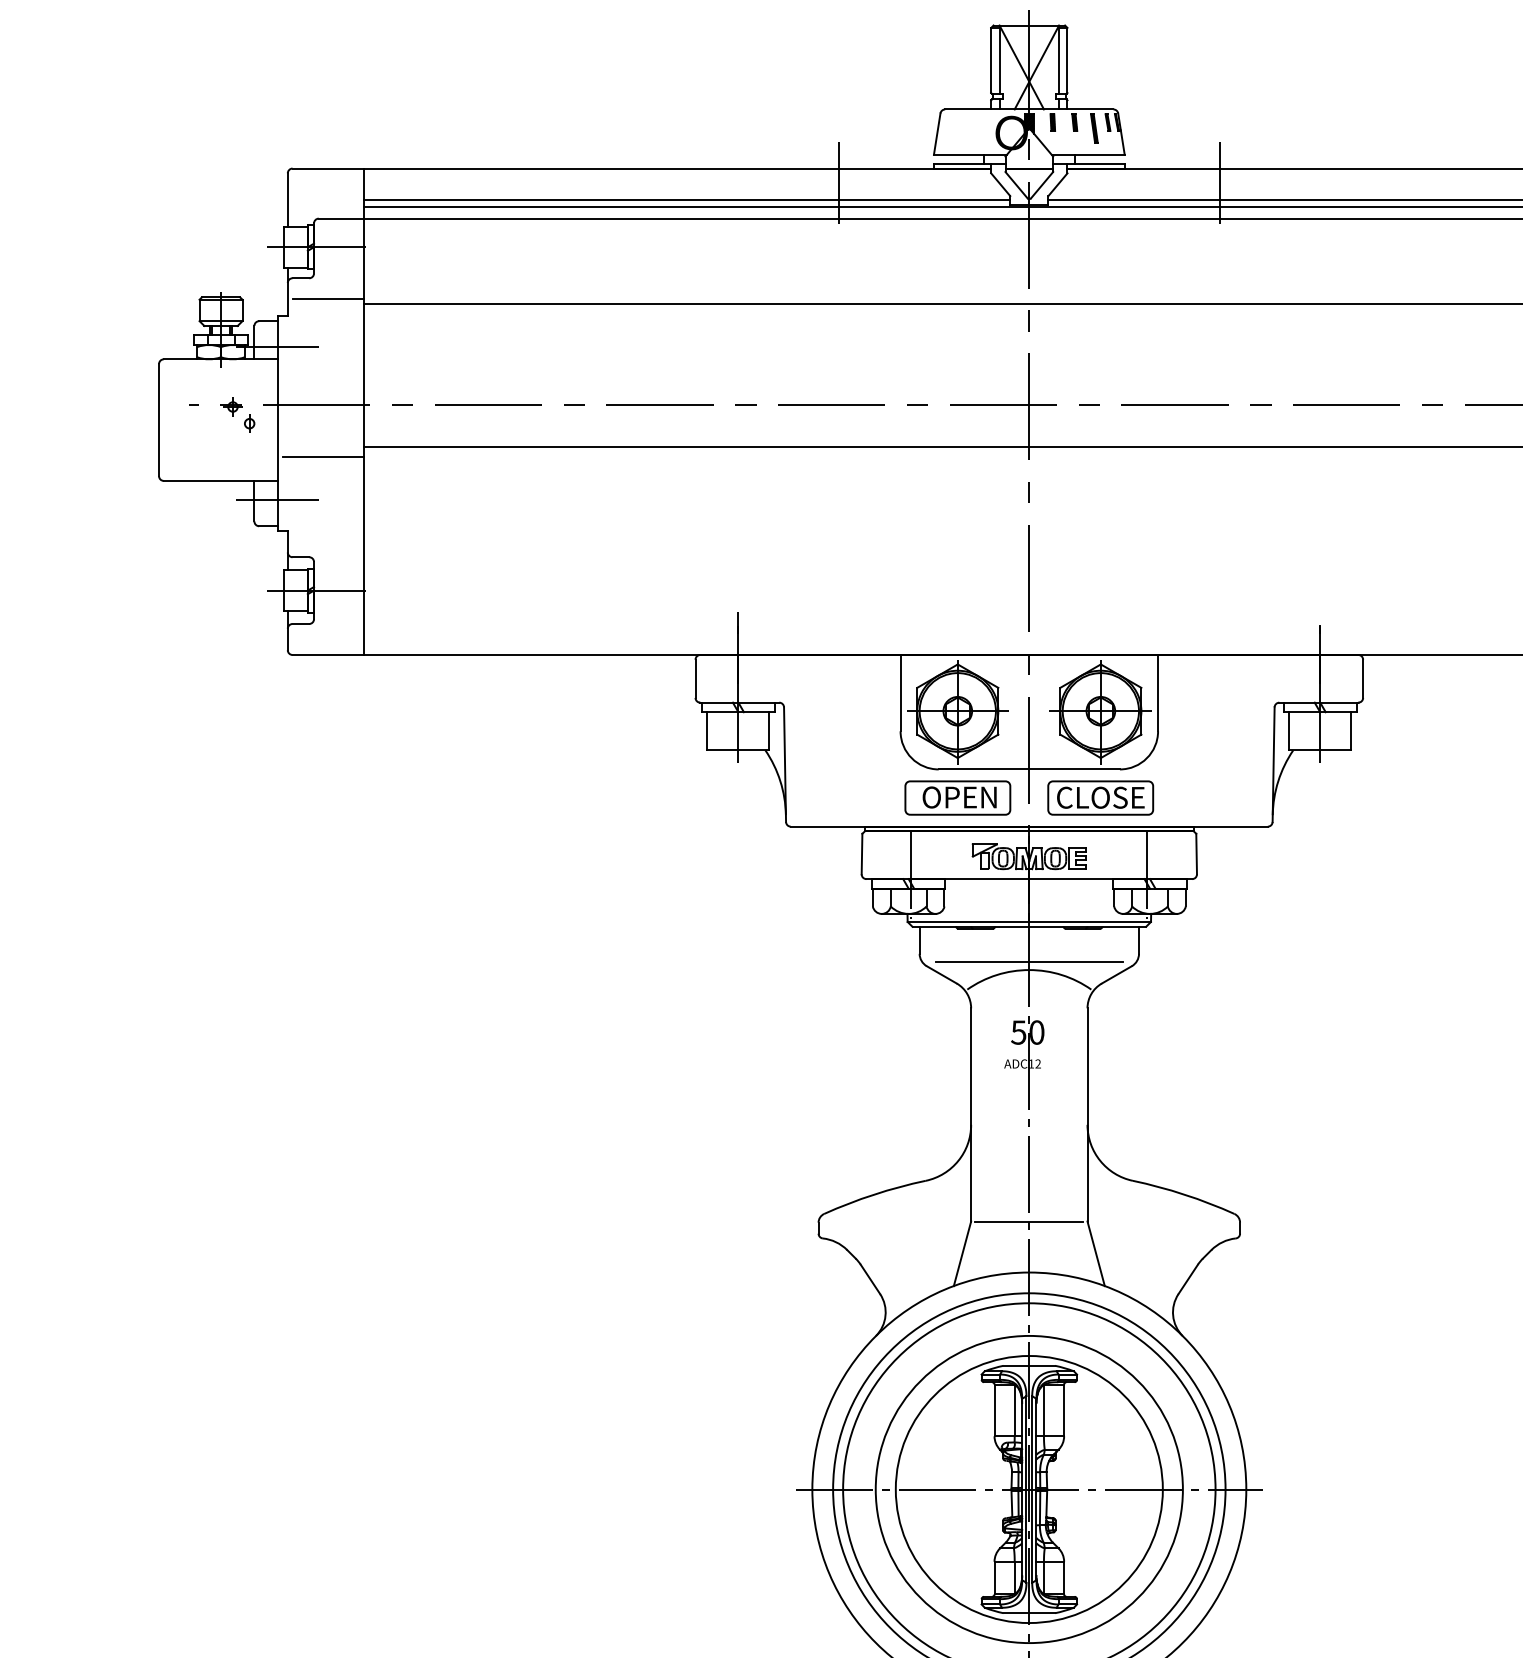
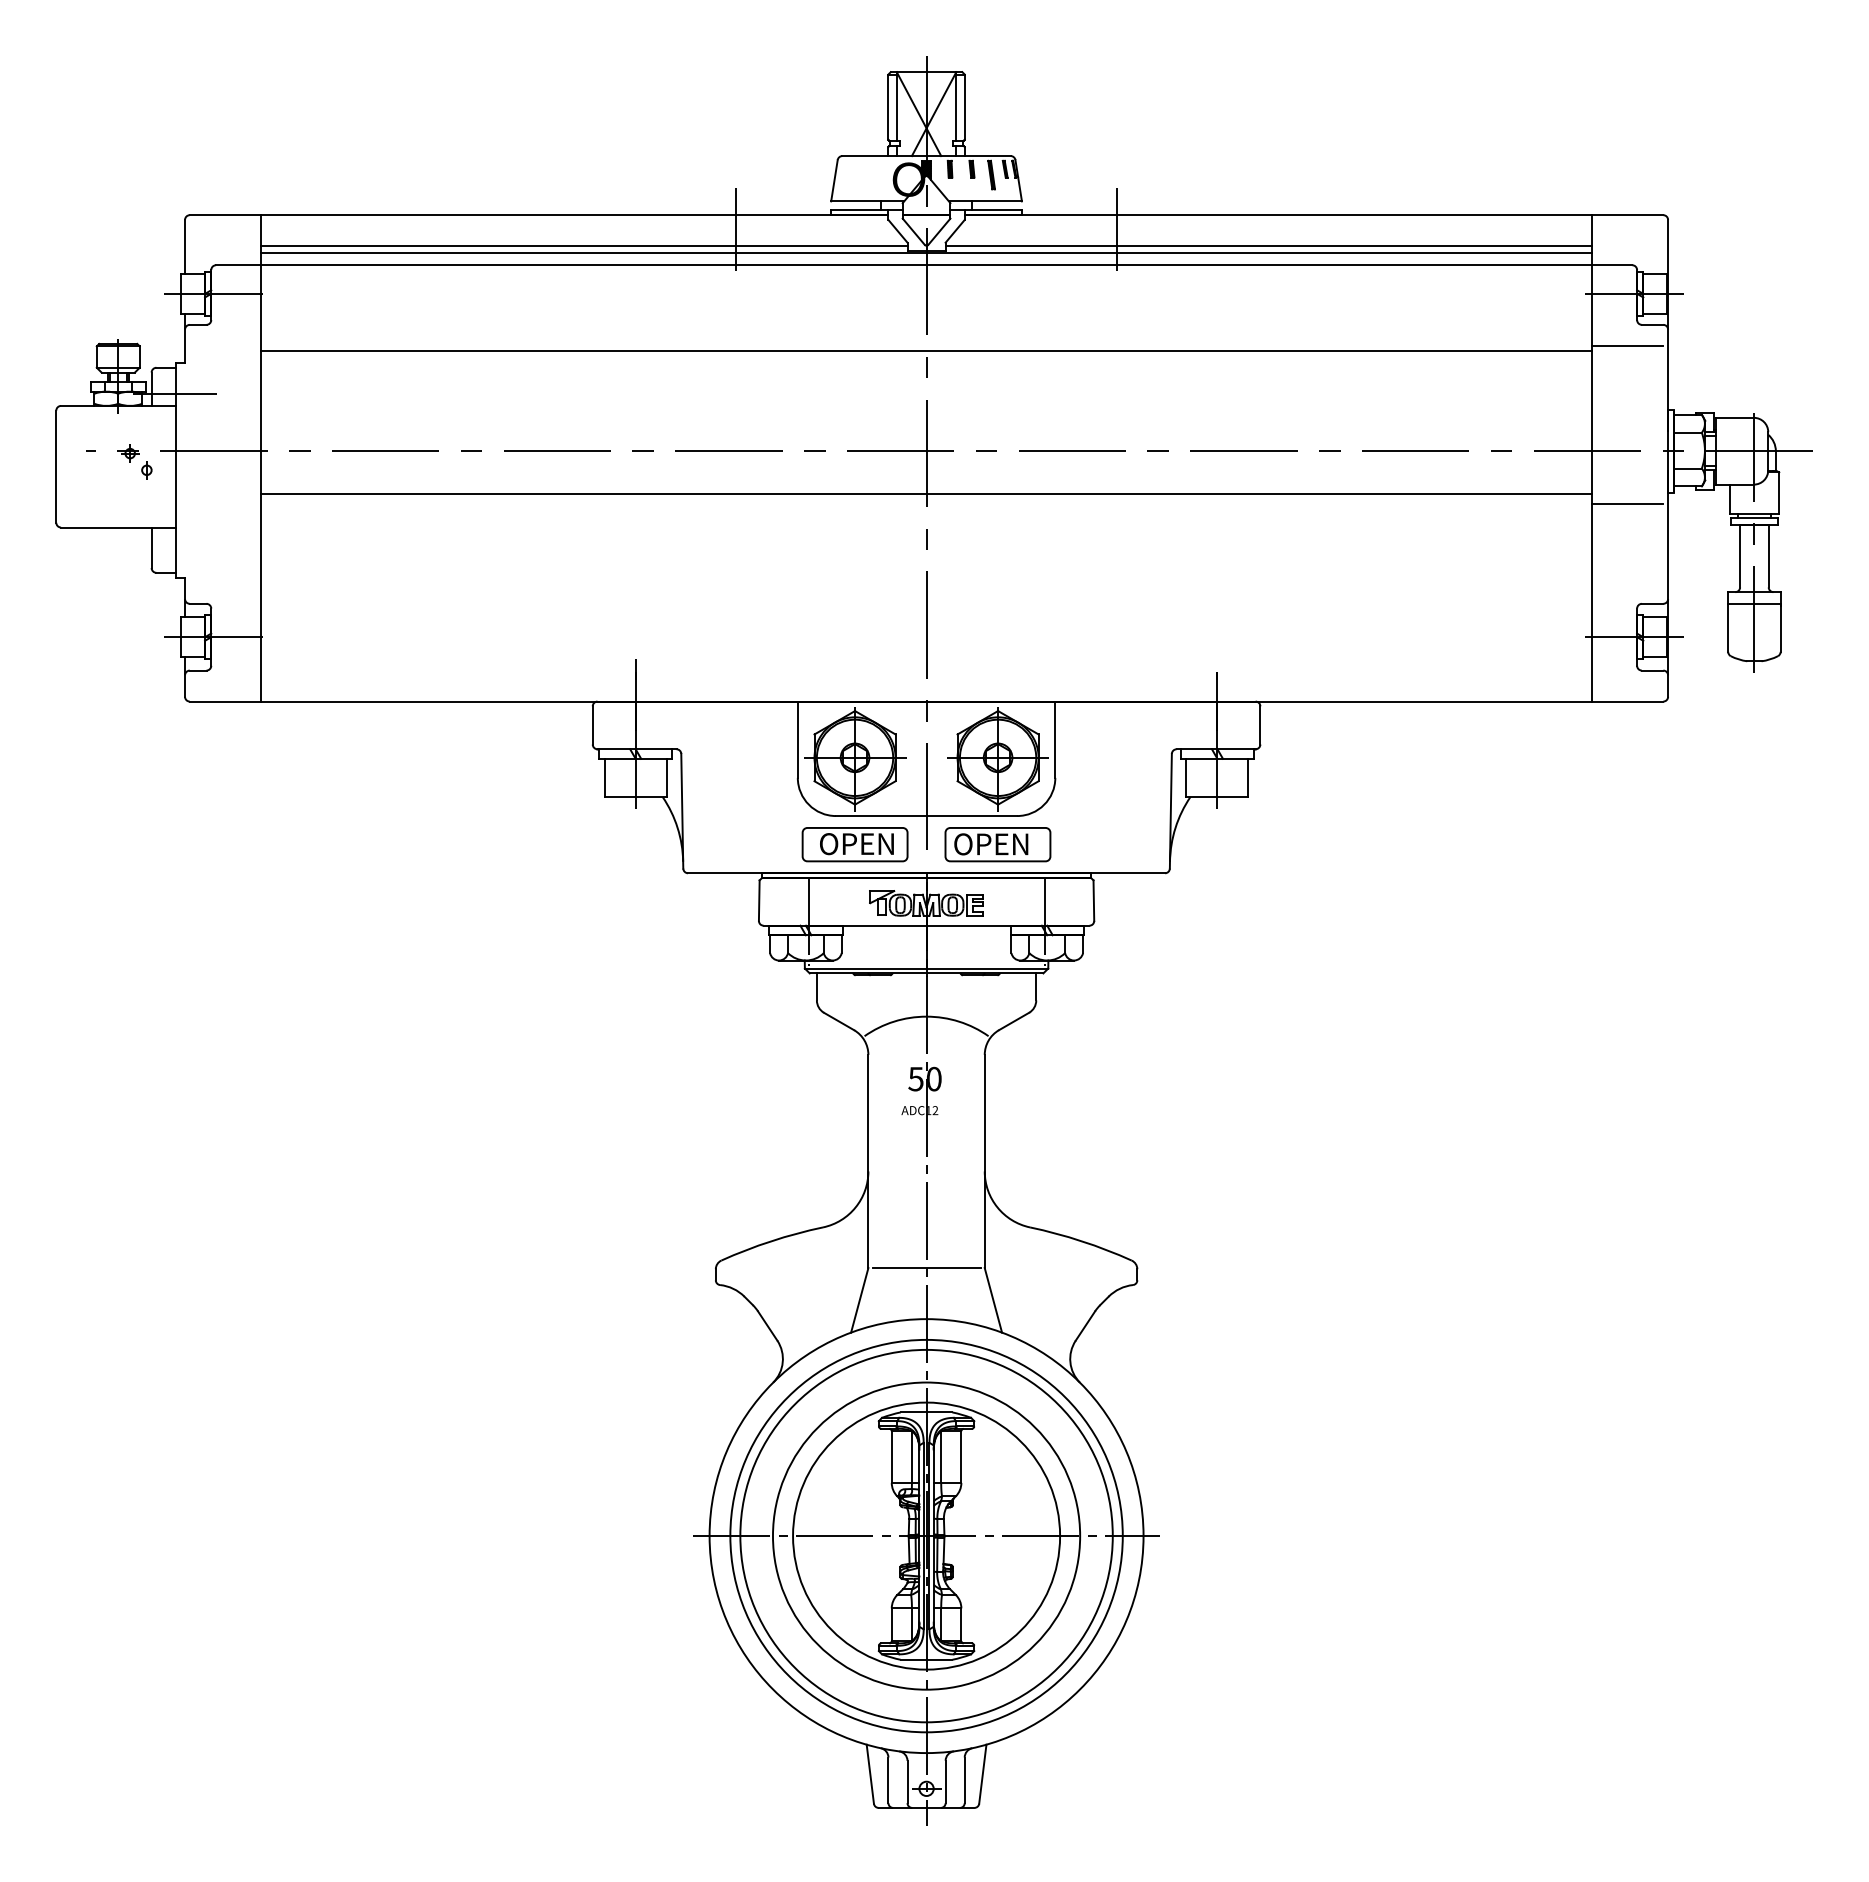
line: (328, 298) -> (225, 345), removed
line: (323, 456) -> (220, 503), removed
line: (277, 499) -> (174, 546), removed
text: (1101, 797) -> (998, 844), CLOSE -> OPEN
line: (1029, 961) -> (926, 1008), removed

